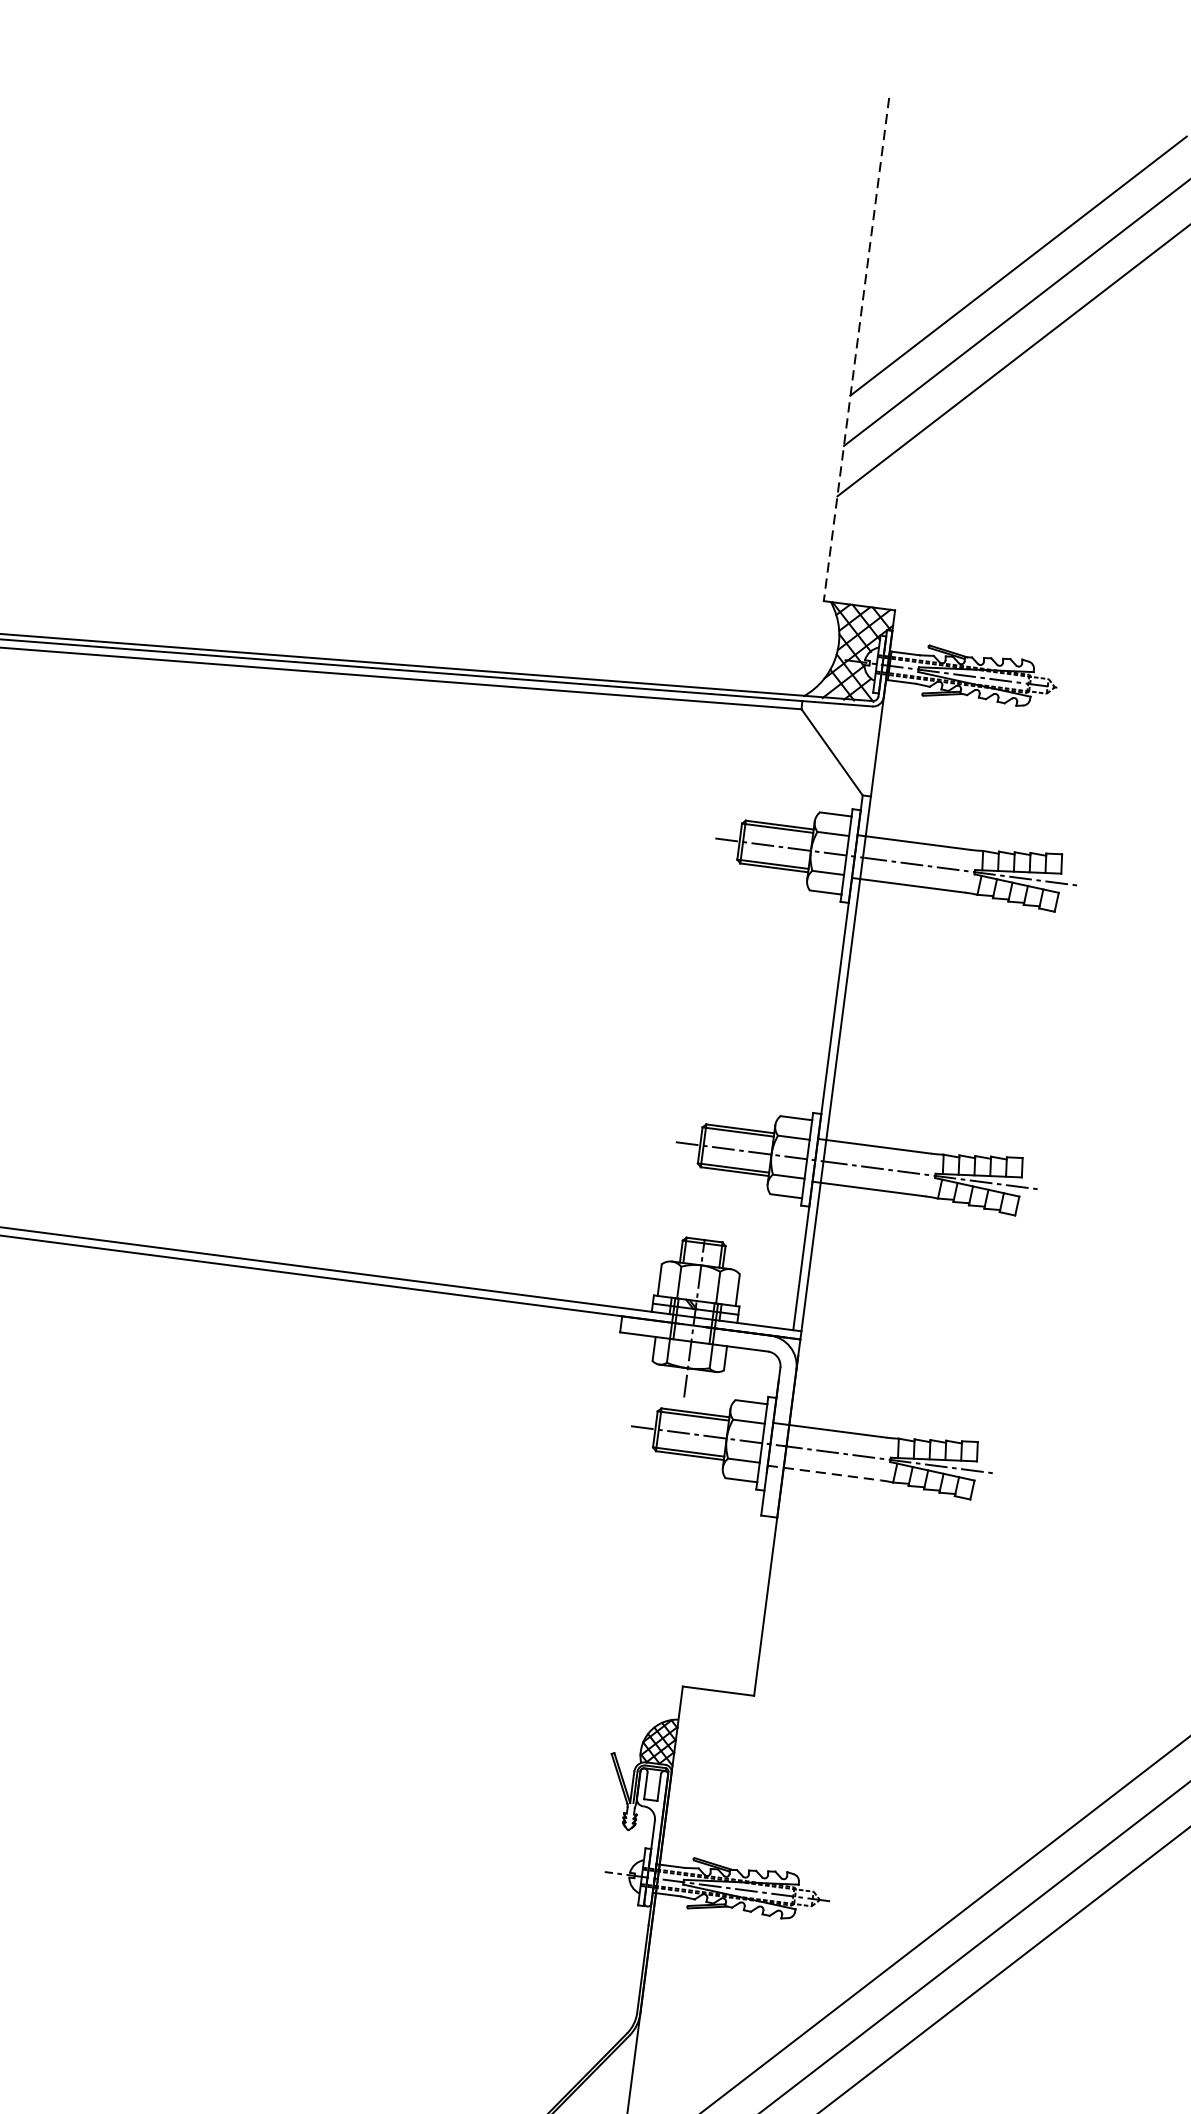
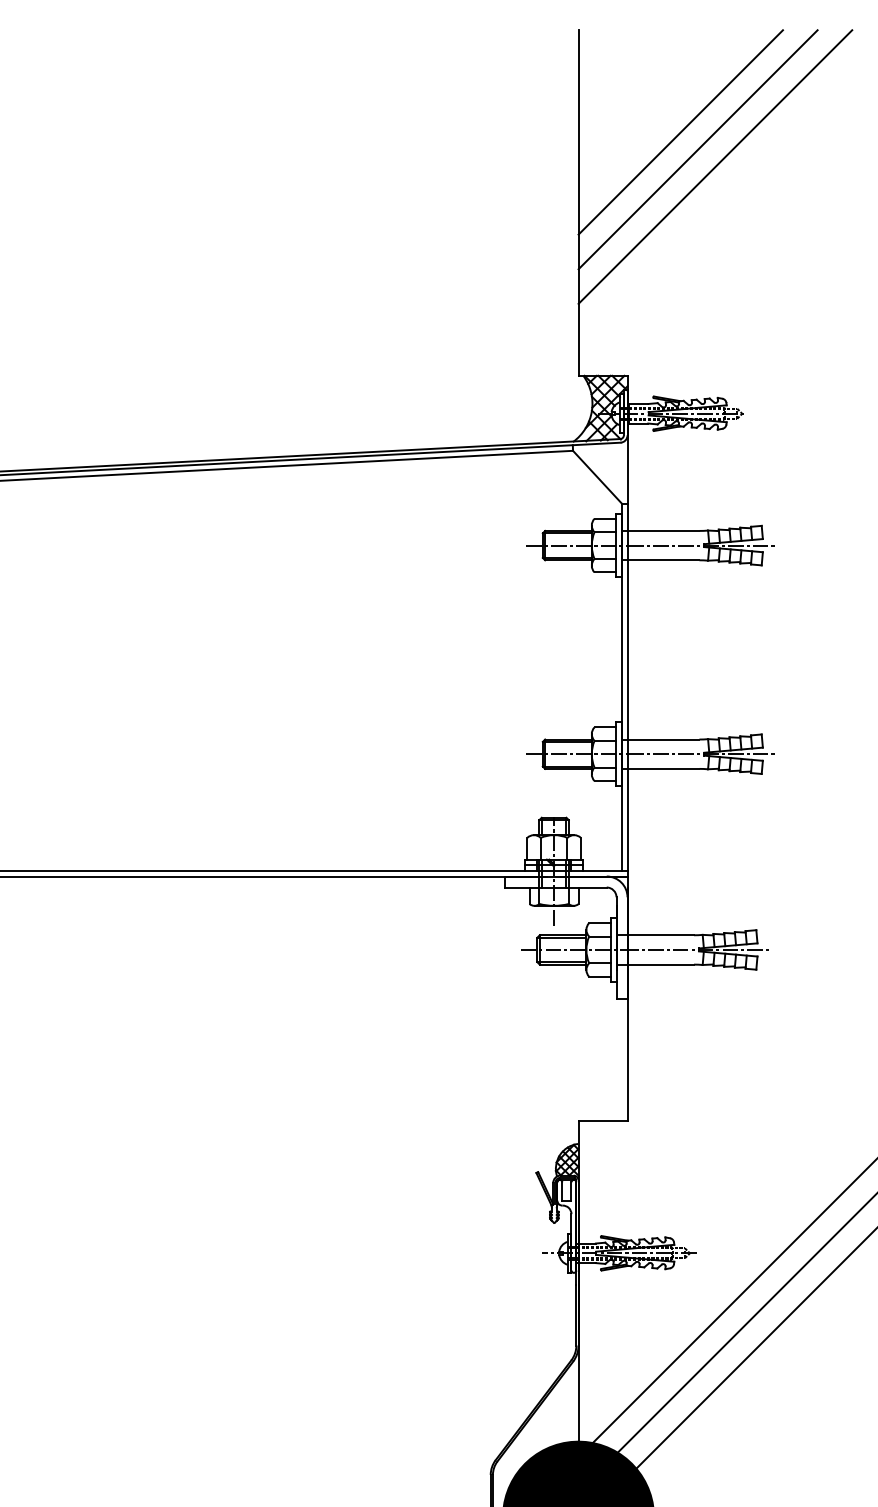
line: (856, 350) -> (578, 203), dashed -> solid
line: (824, 1472) -> (655, 964), dashed -> solid

